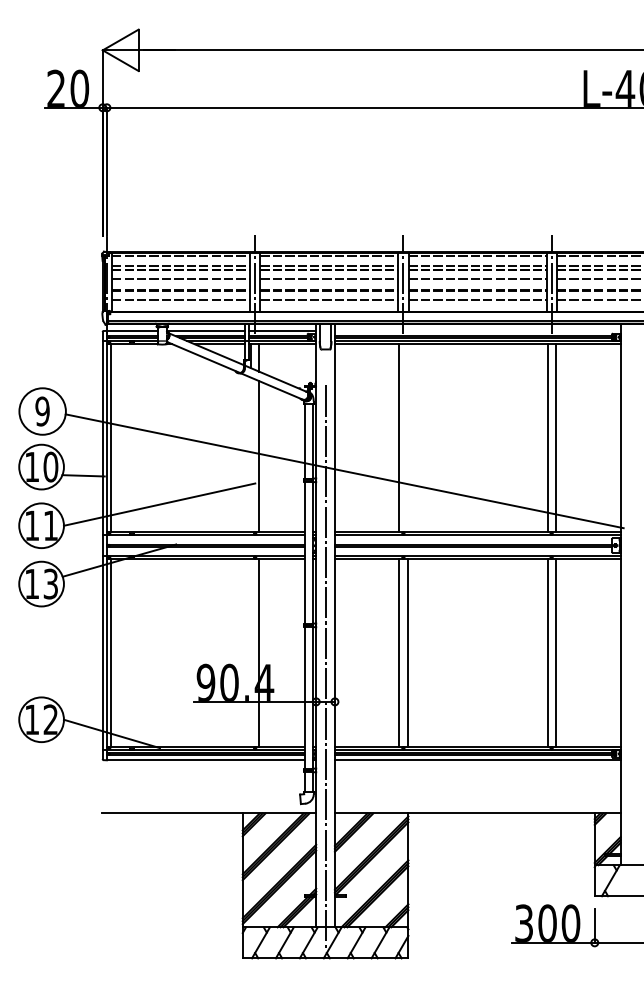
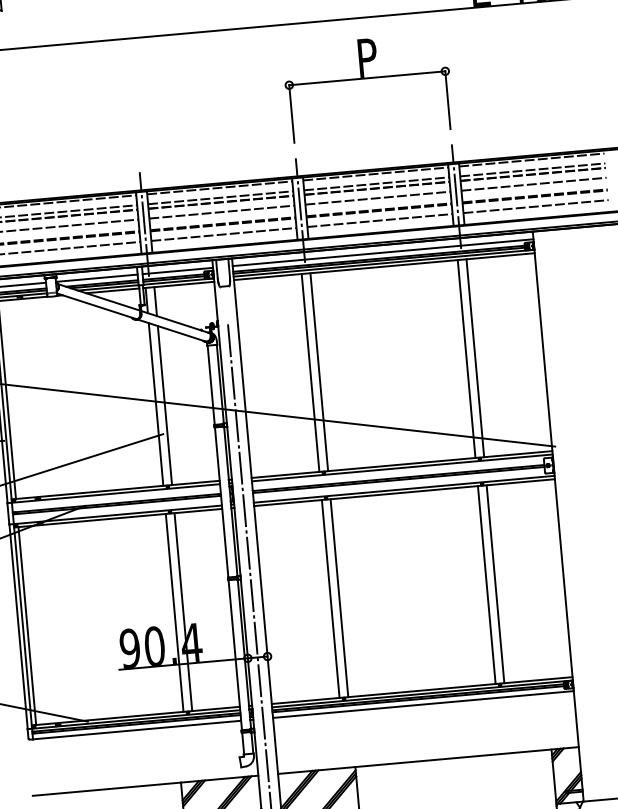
part: (477, 165) -> (367, 78), added
line: (477, 330) -> (382, 252), added
line: (407, 438) -> (319, 372), added
line: (251, 454) -> (156, 403), added
line: (251, 652) -> (175, 612), added

